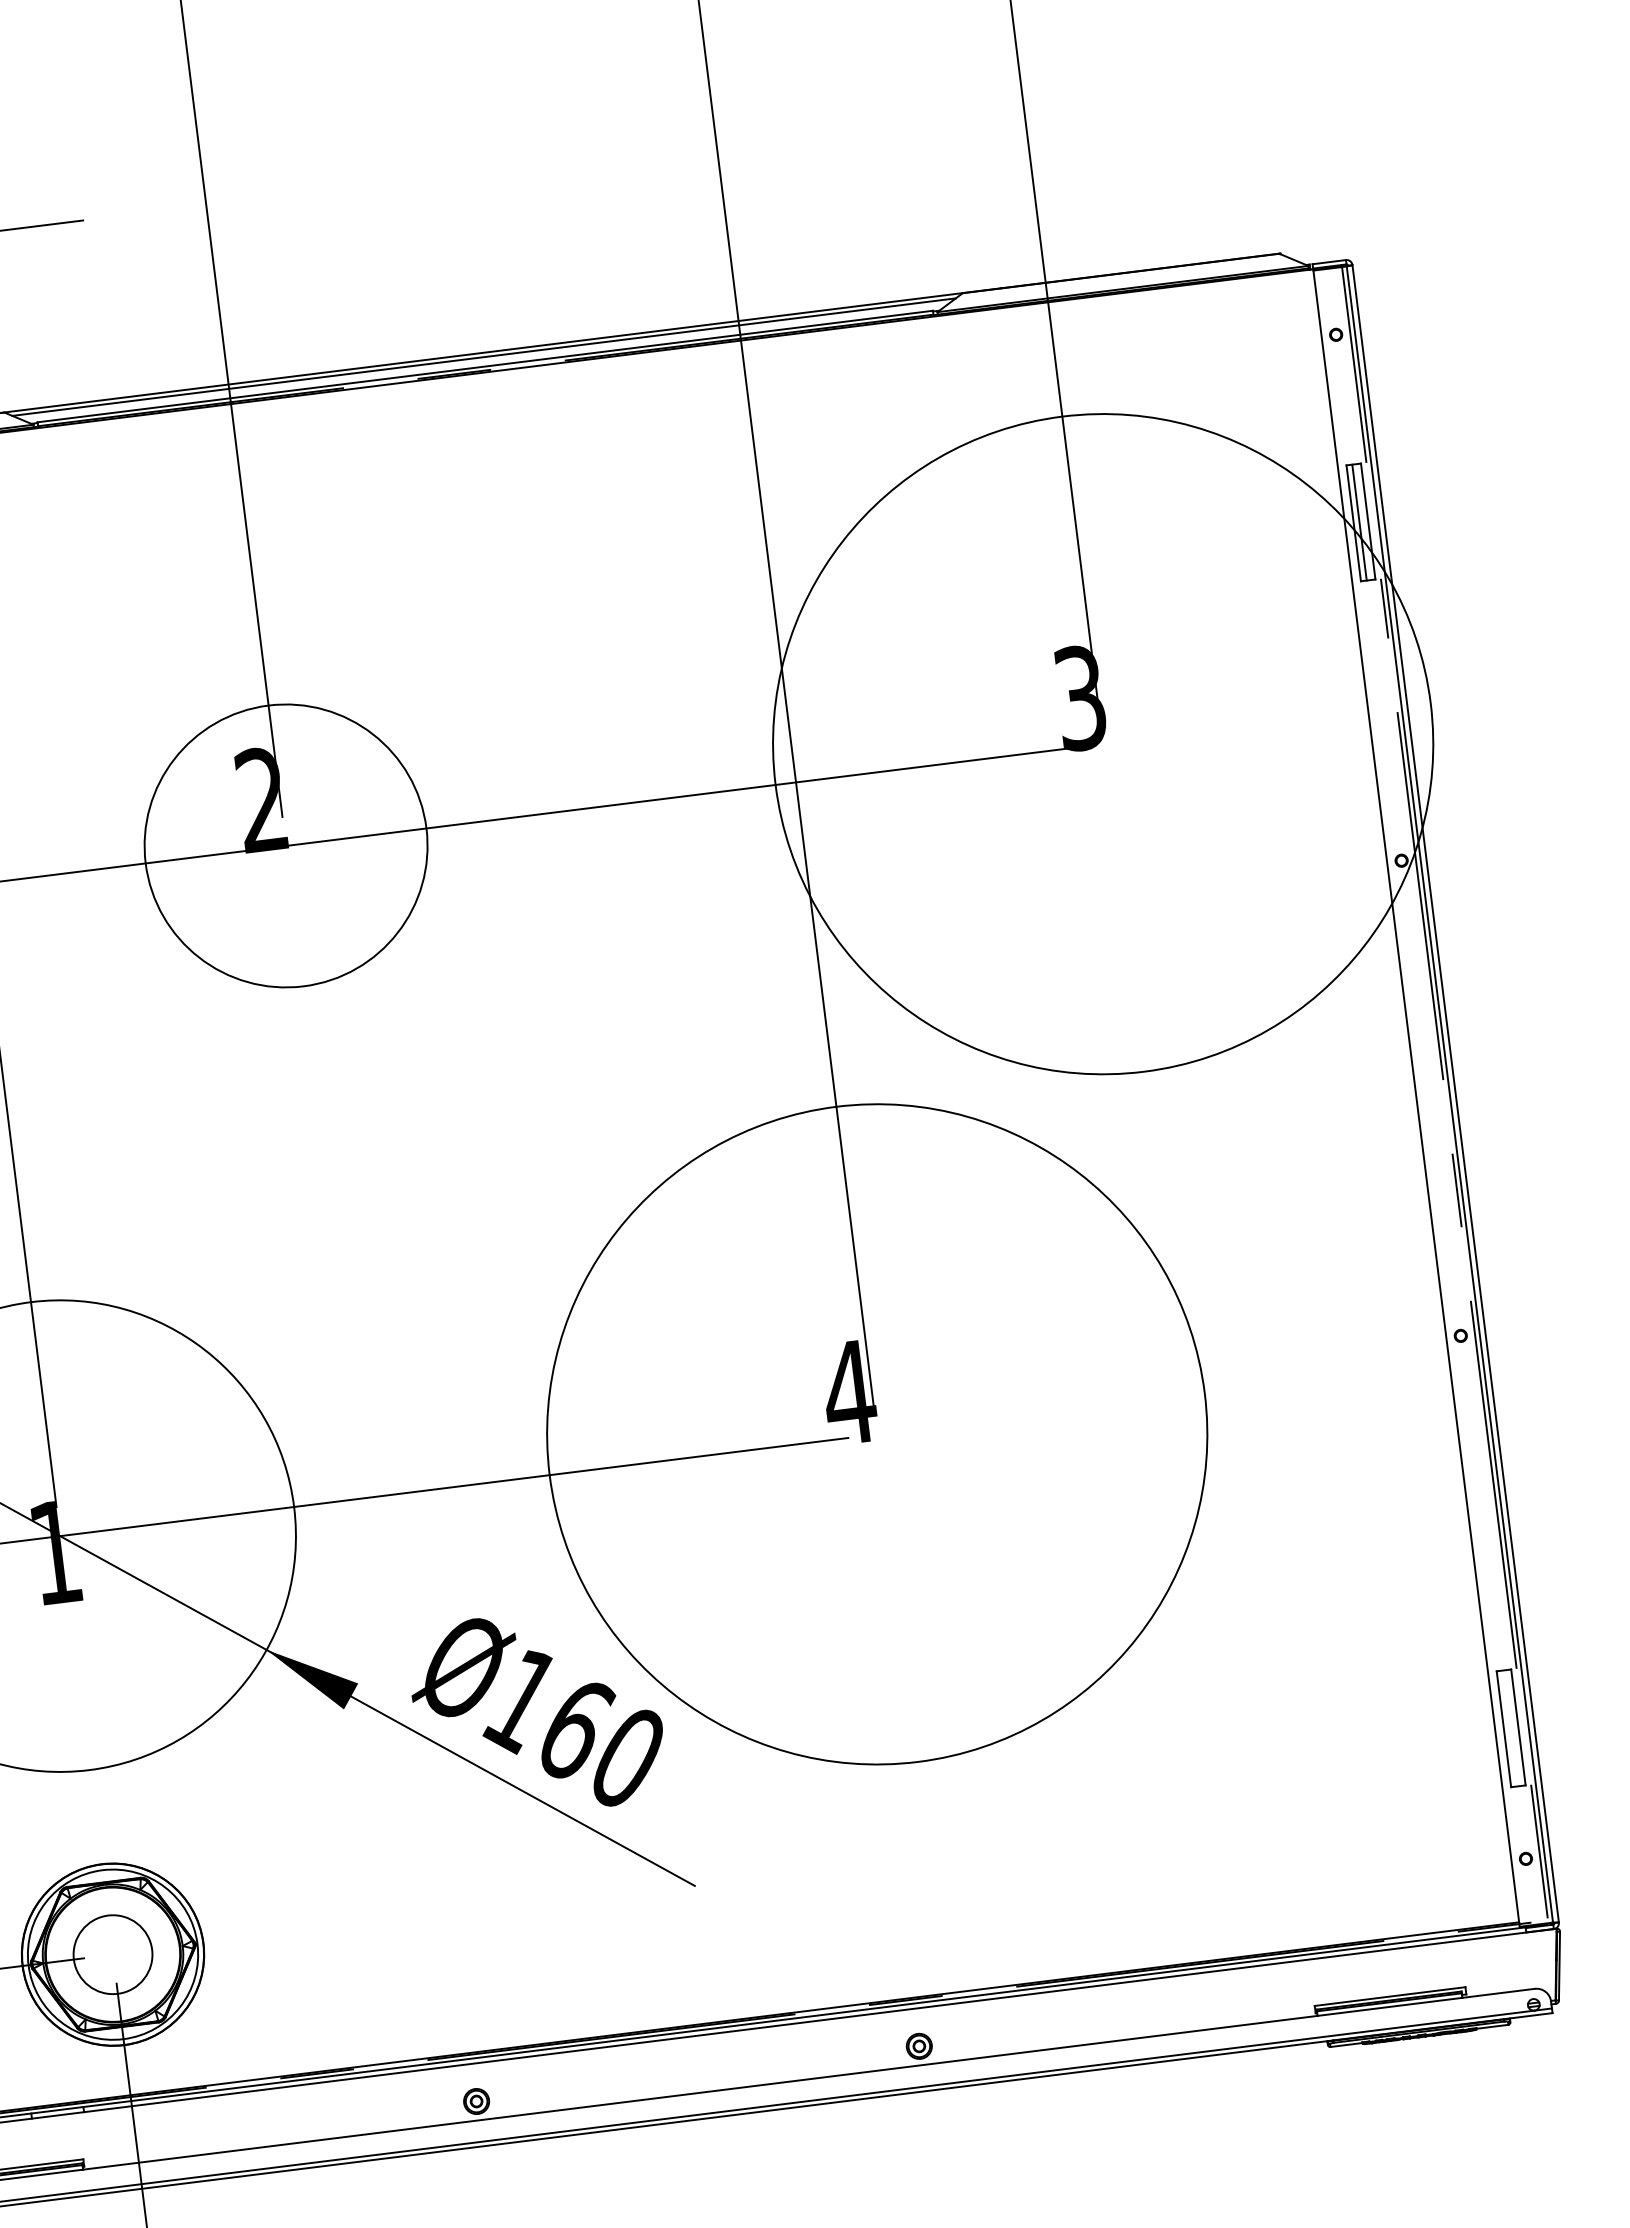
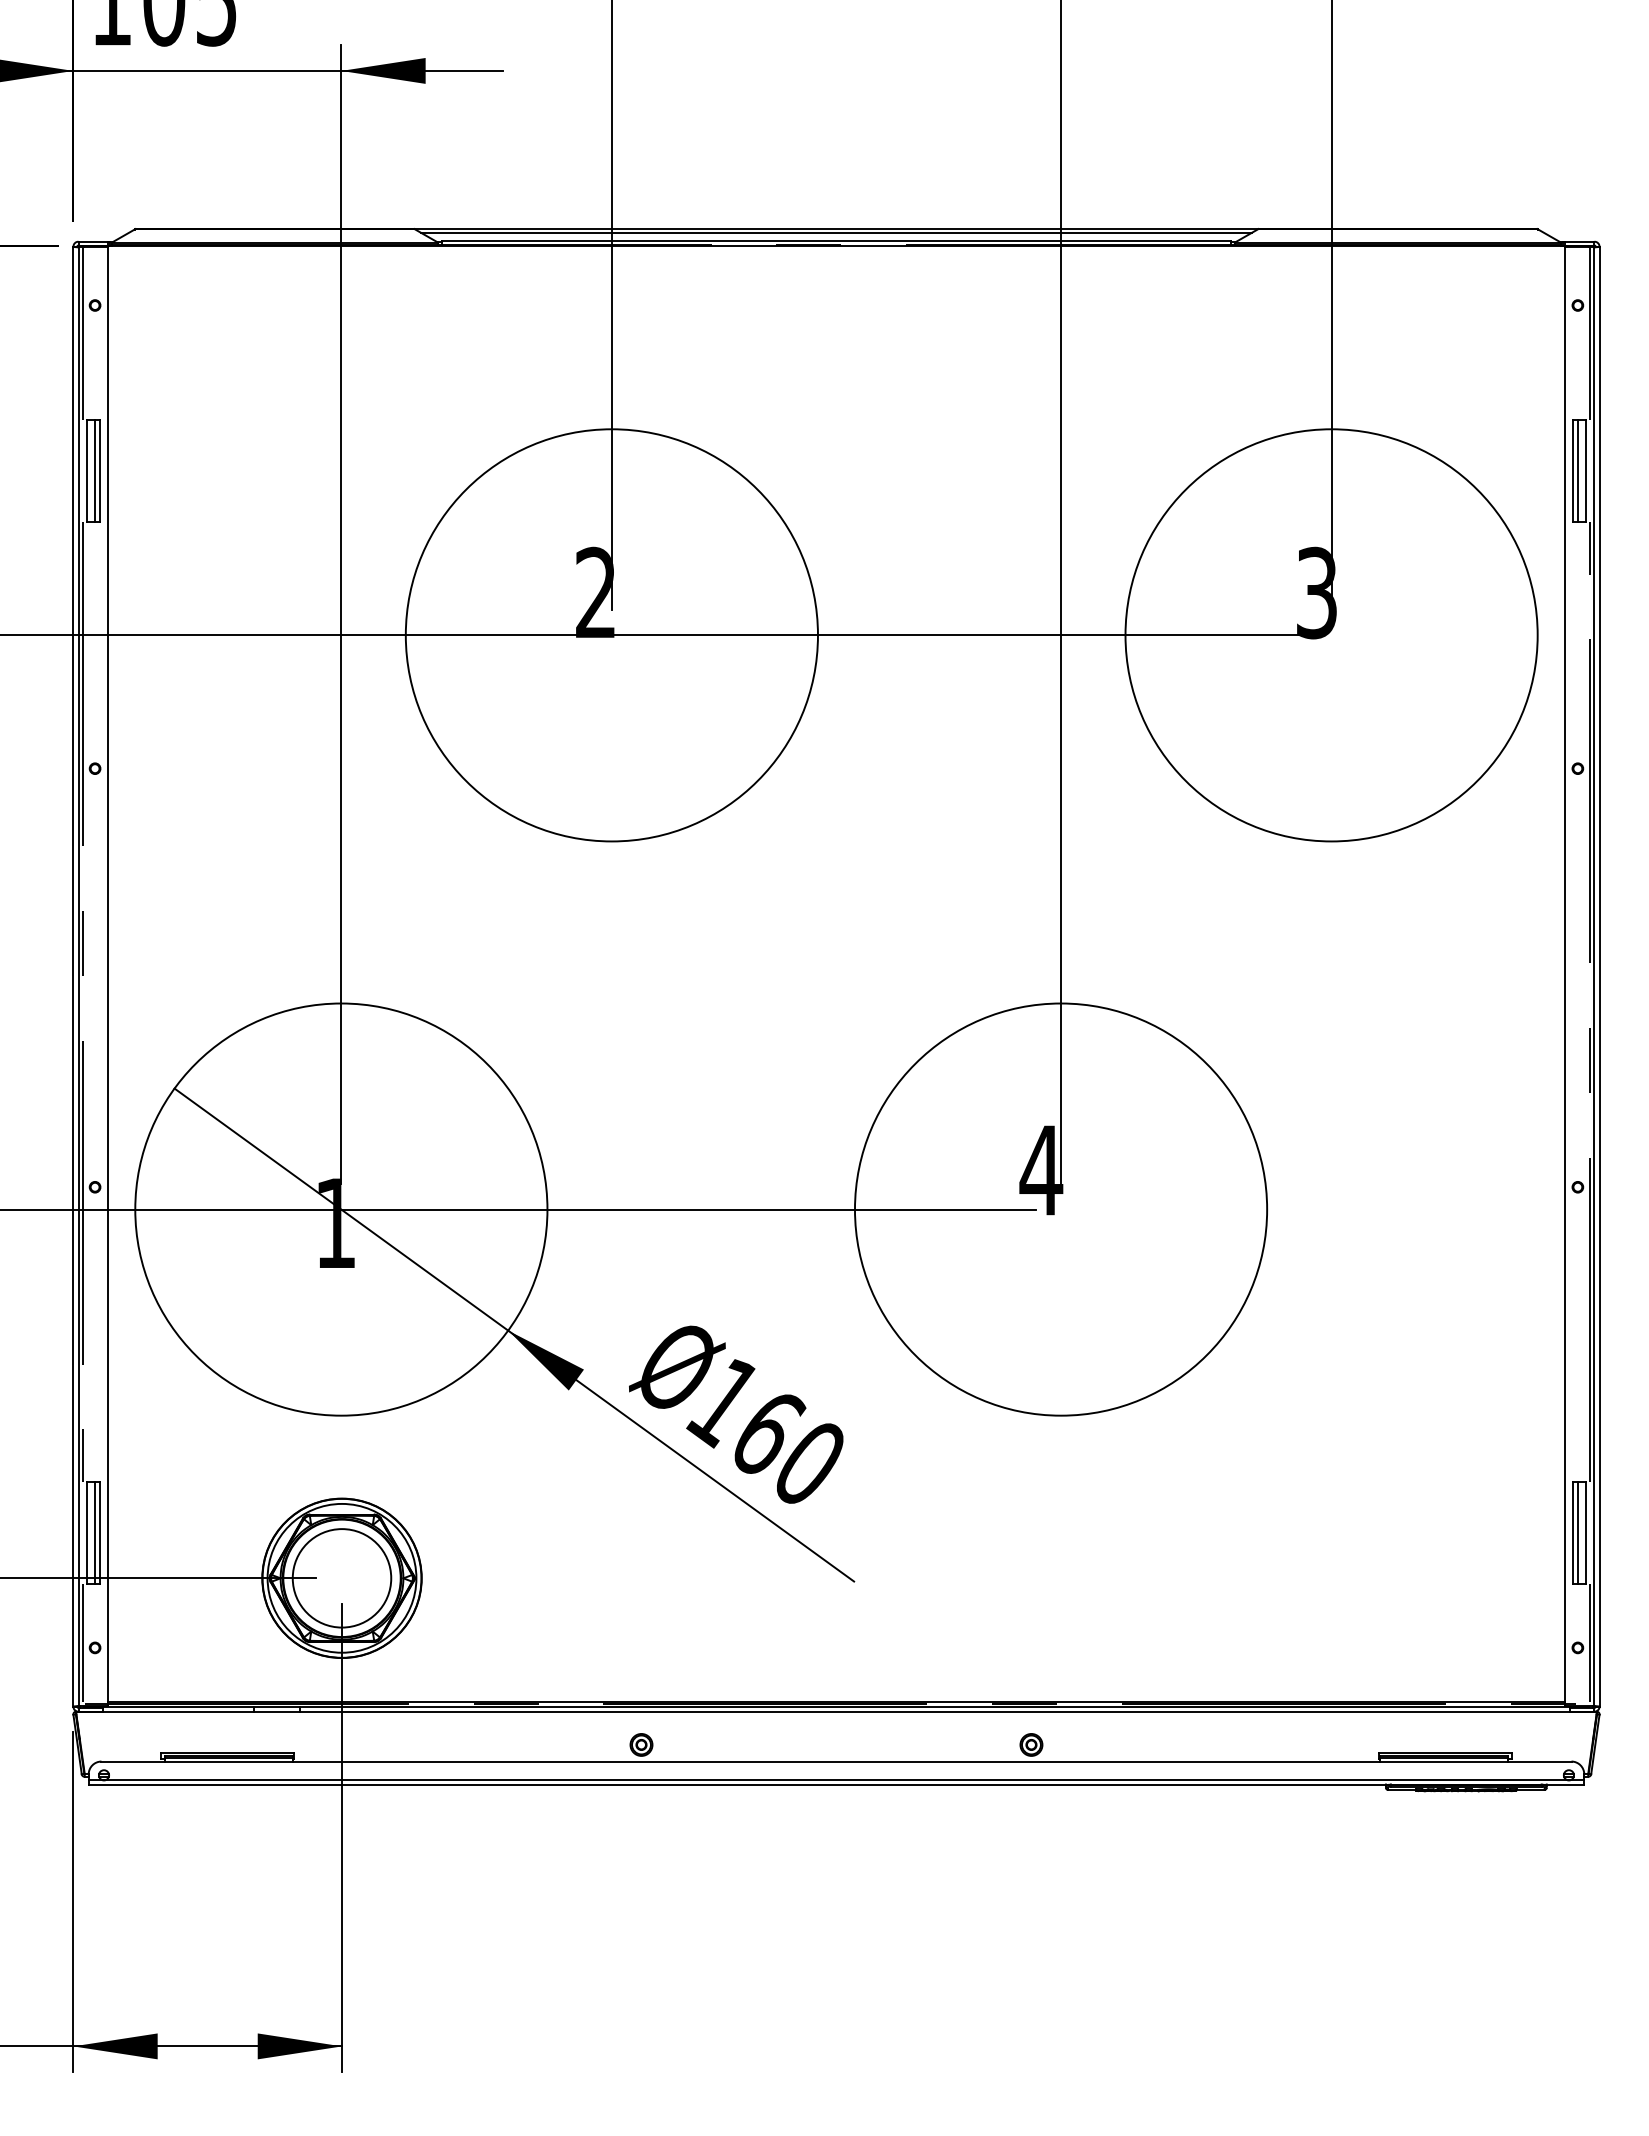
circle: (1103, 744) -> (1331, 635), size x0.71
circle: (285, 846) -> (611, 635), size x1.67
circle: (876, 1434) -> (1060, 1209), size x0.71
line: (1509, 1729) -> (1577, 1533), added
circle: (112, 1954) -> (341, 1578), size x1.43

